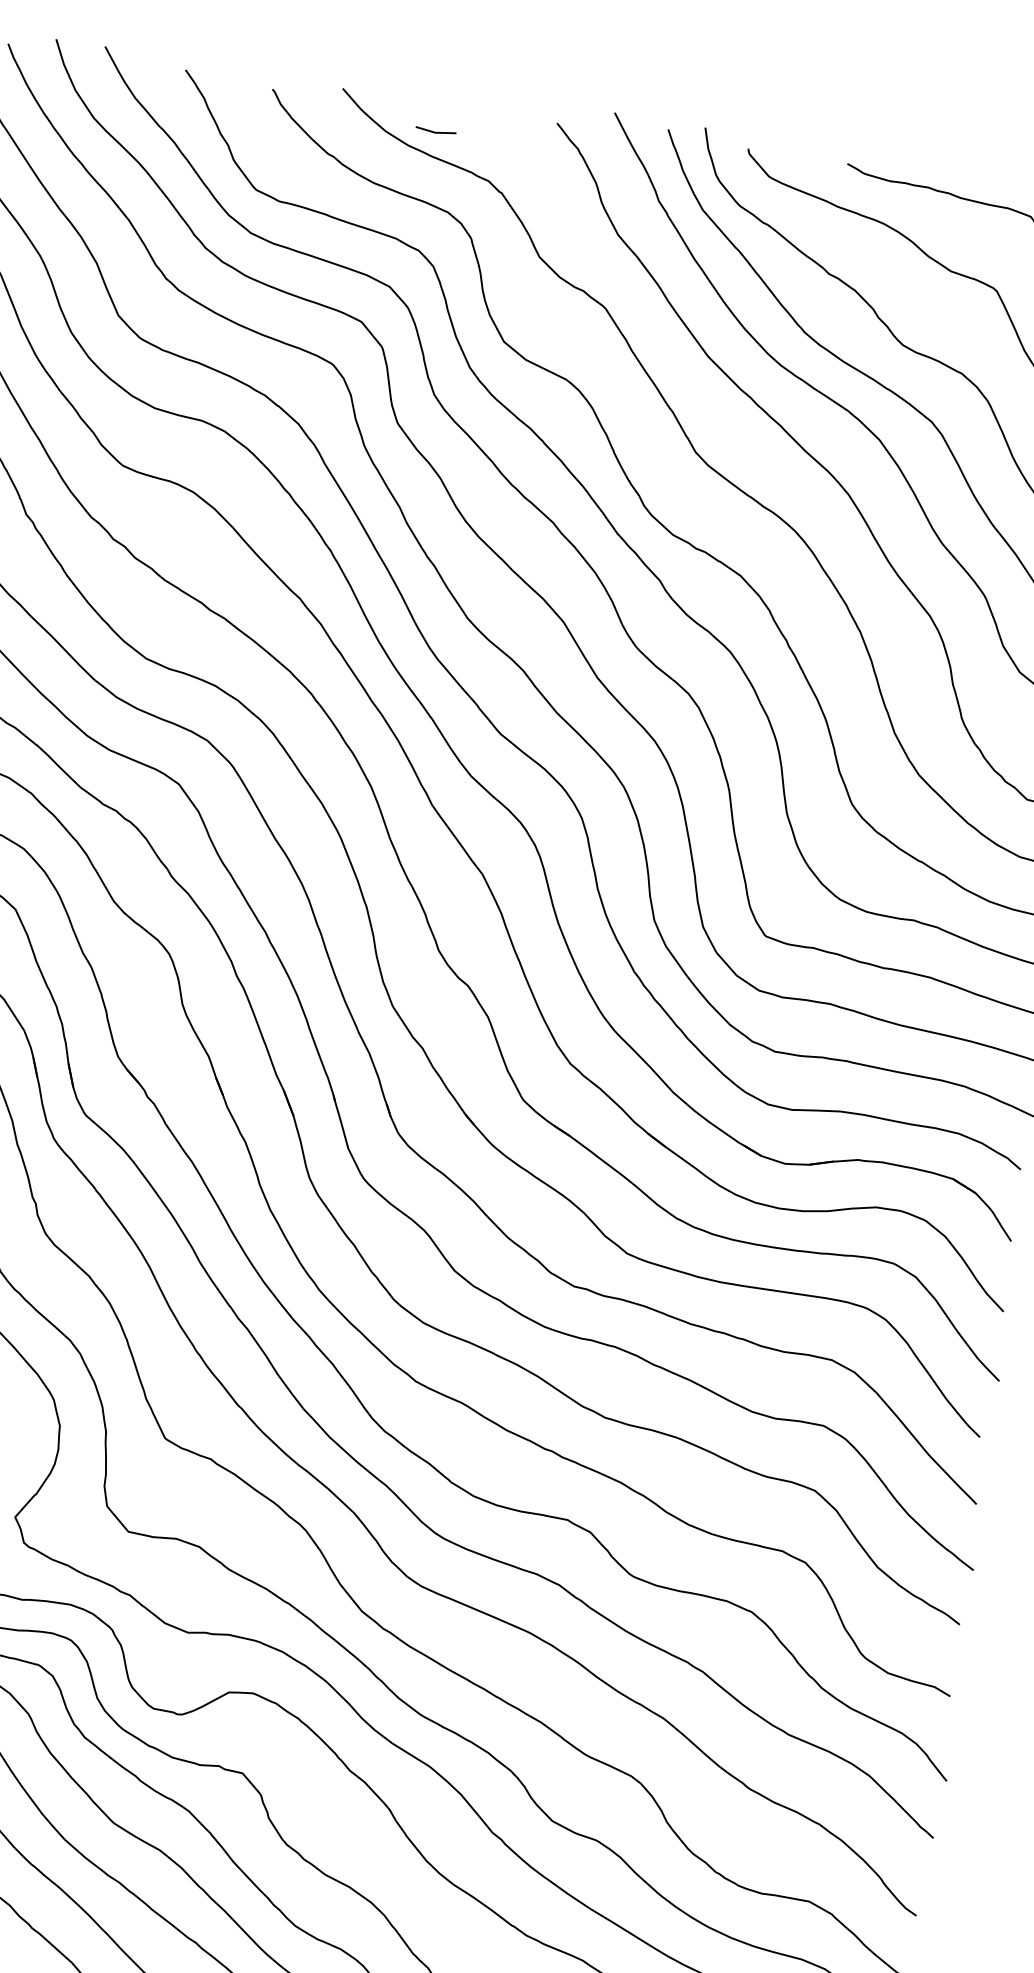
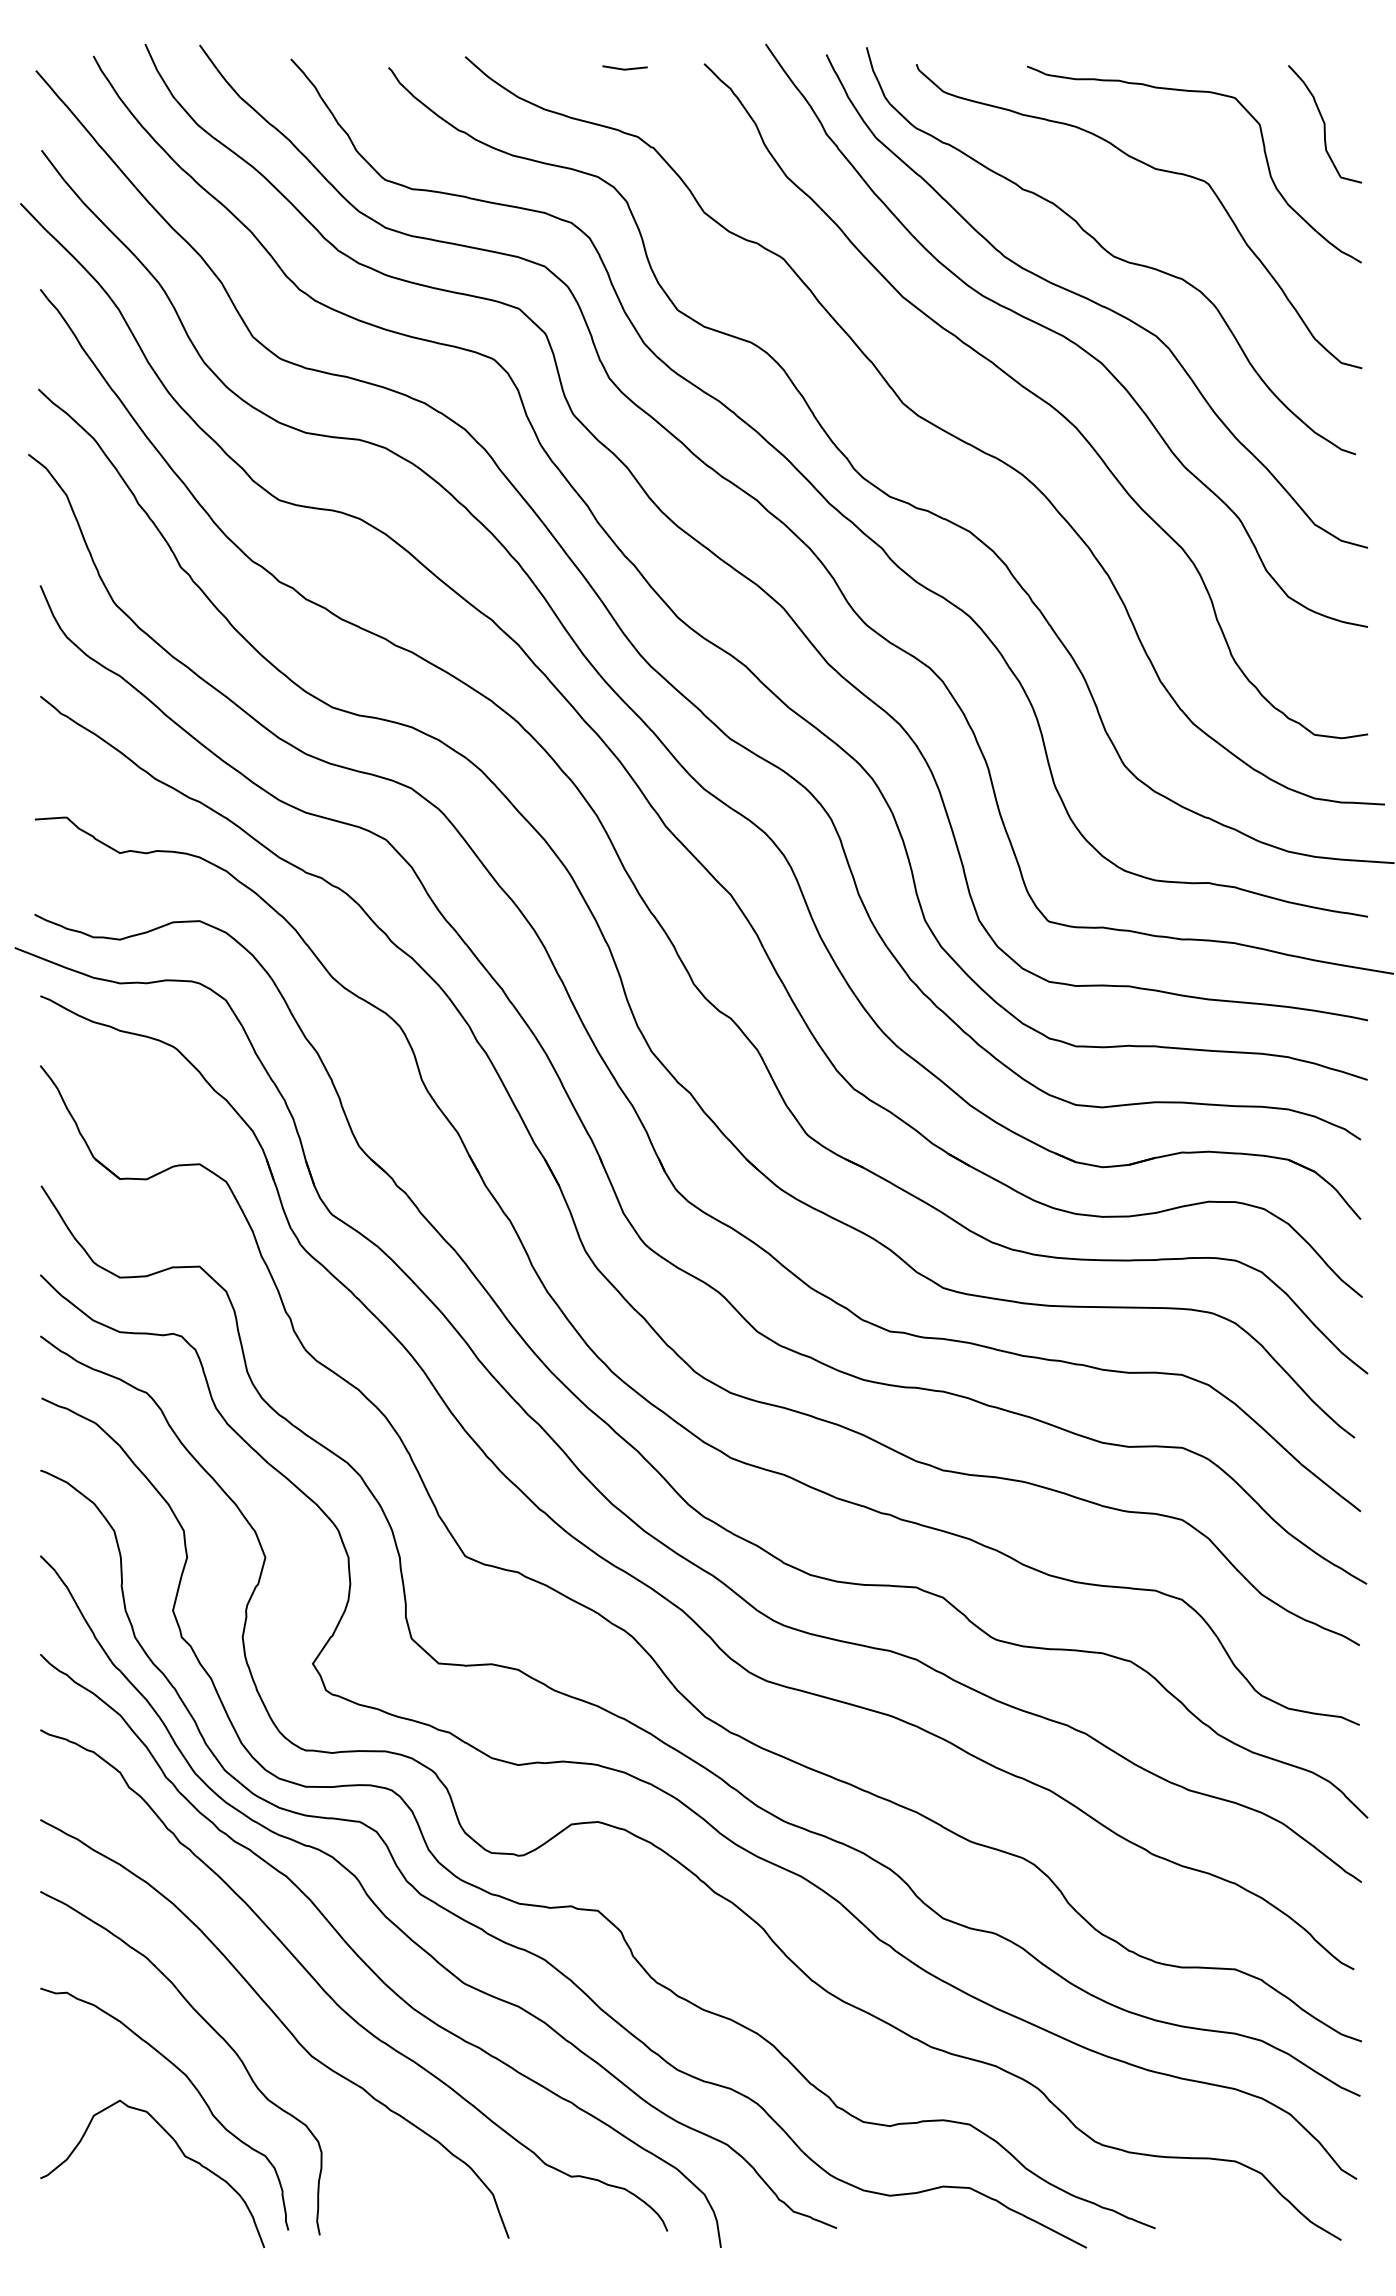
line: (435, 131) -> (624, 68), moved

